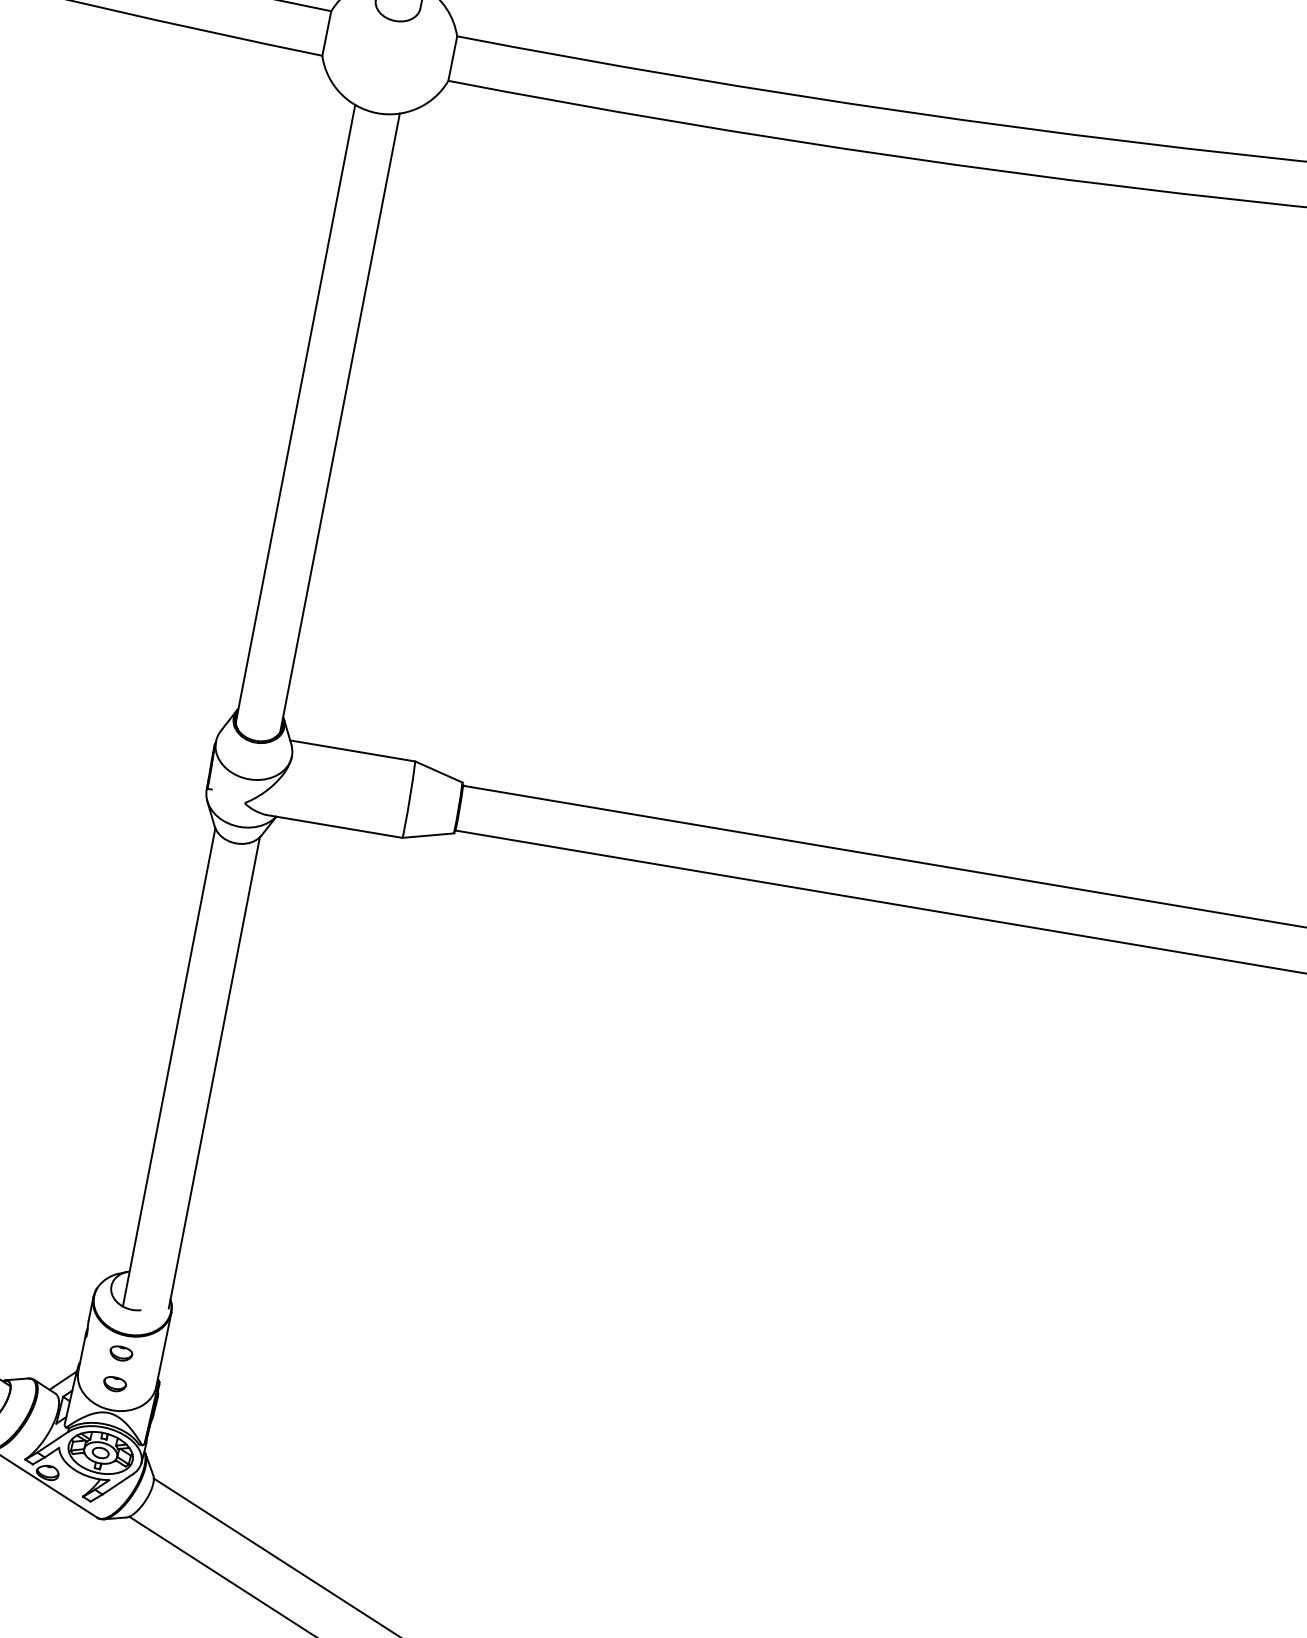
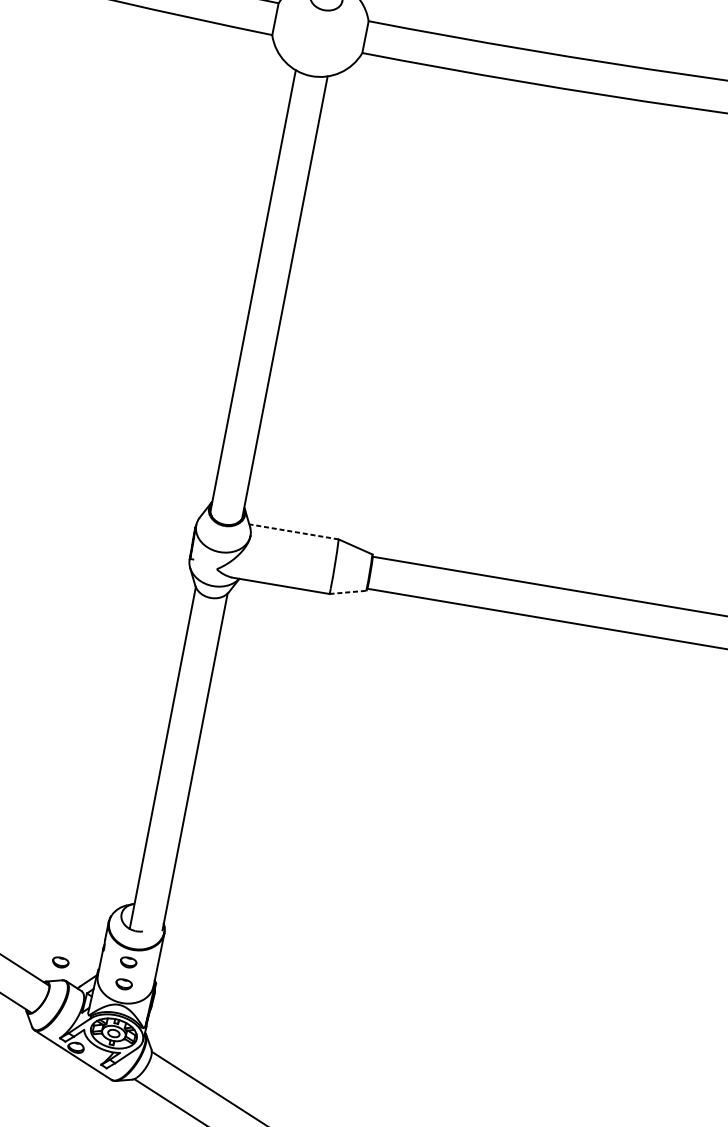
line: (352, 750) -> (293, 531), solid -> dashed
line: (428, 835) -> (348, 592), solid -> dashed
part: (26, 1353) -> (60, 962), added

